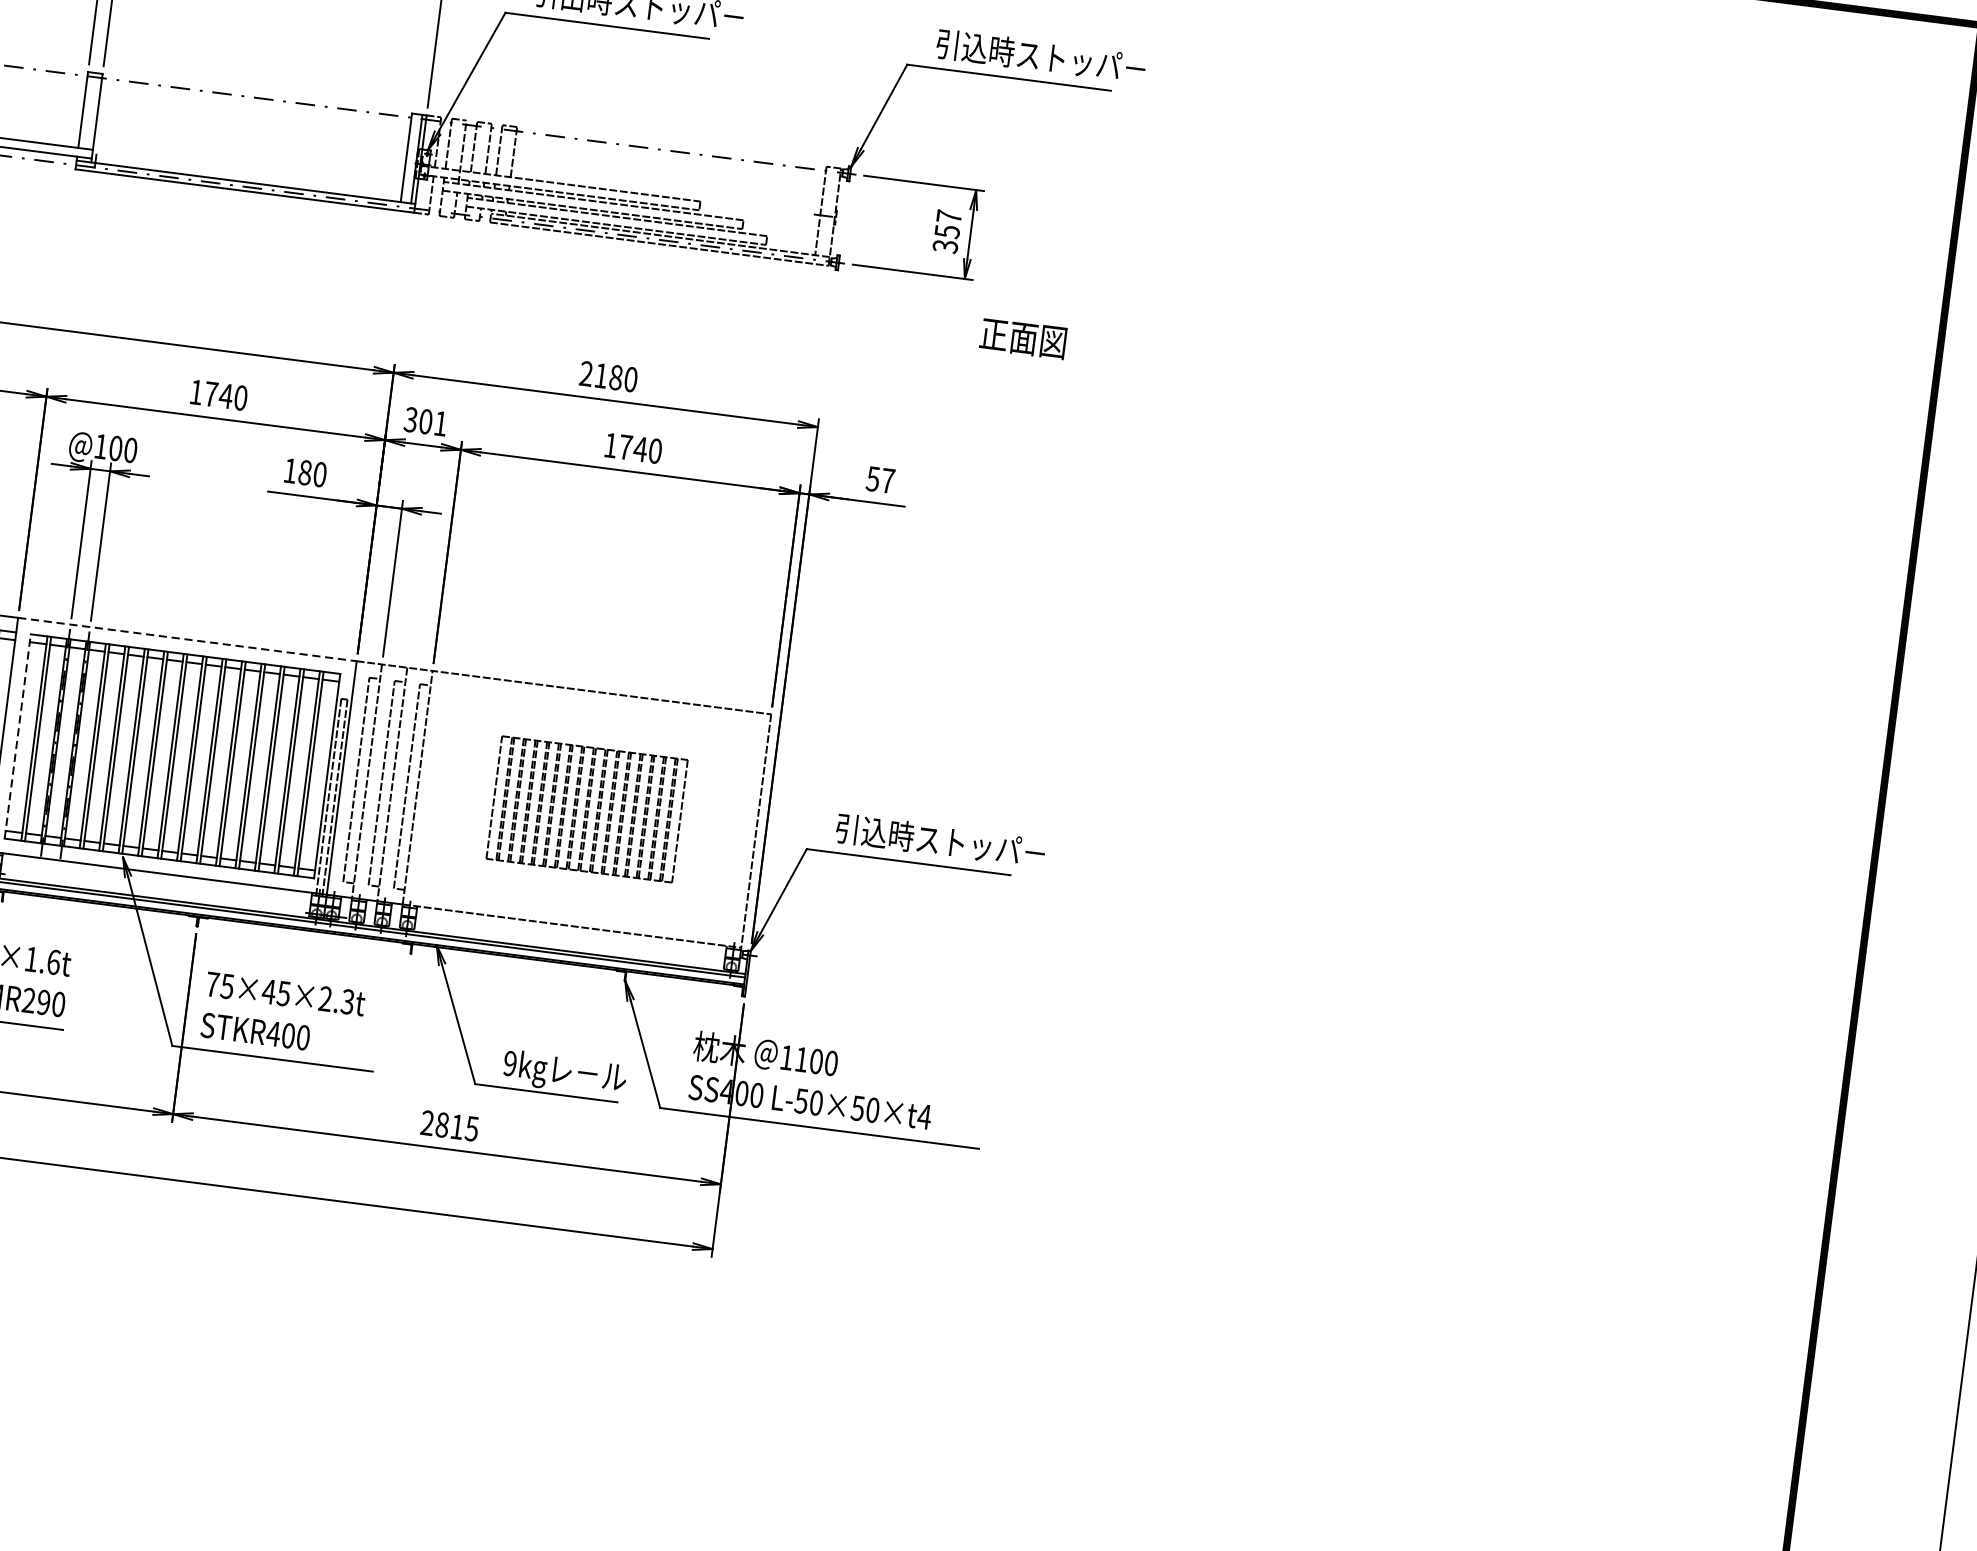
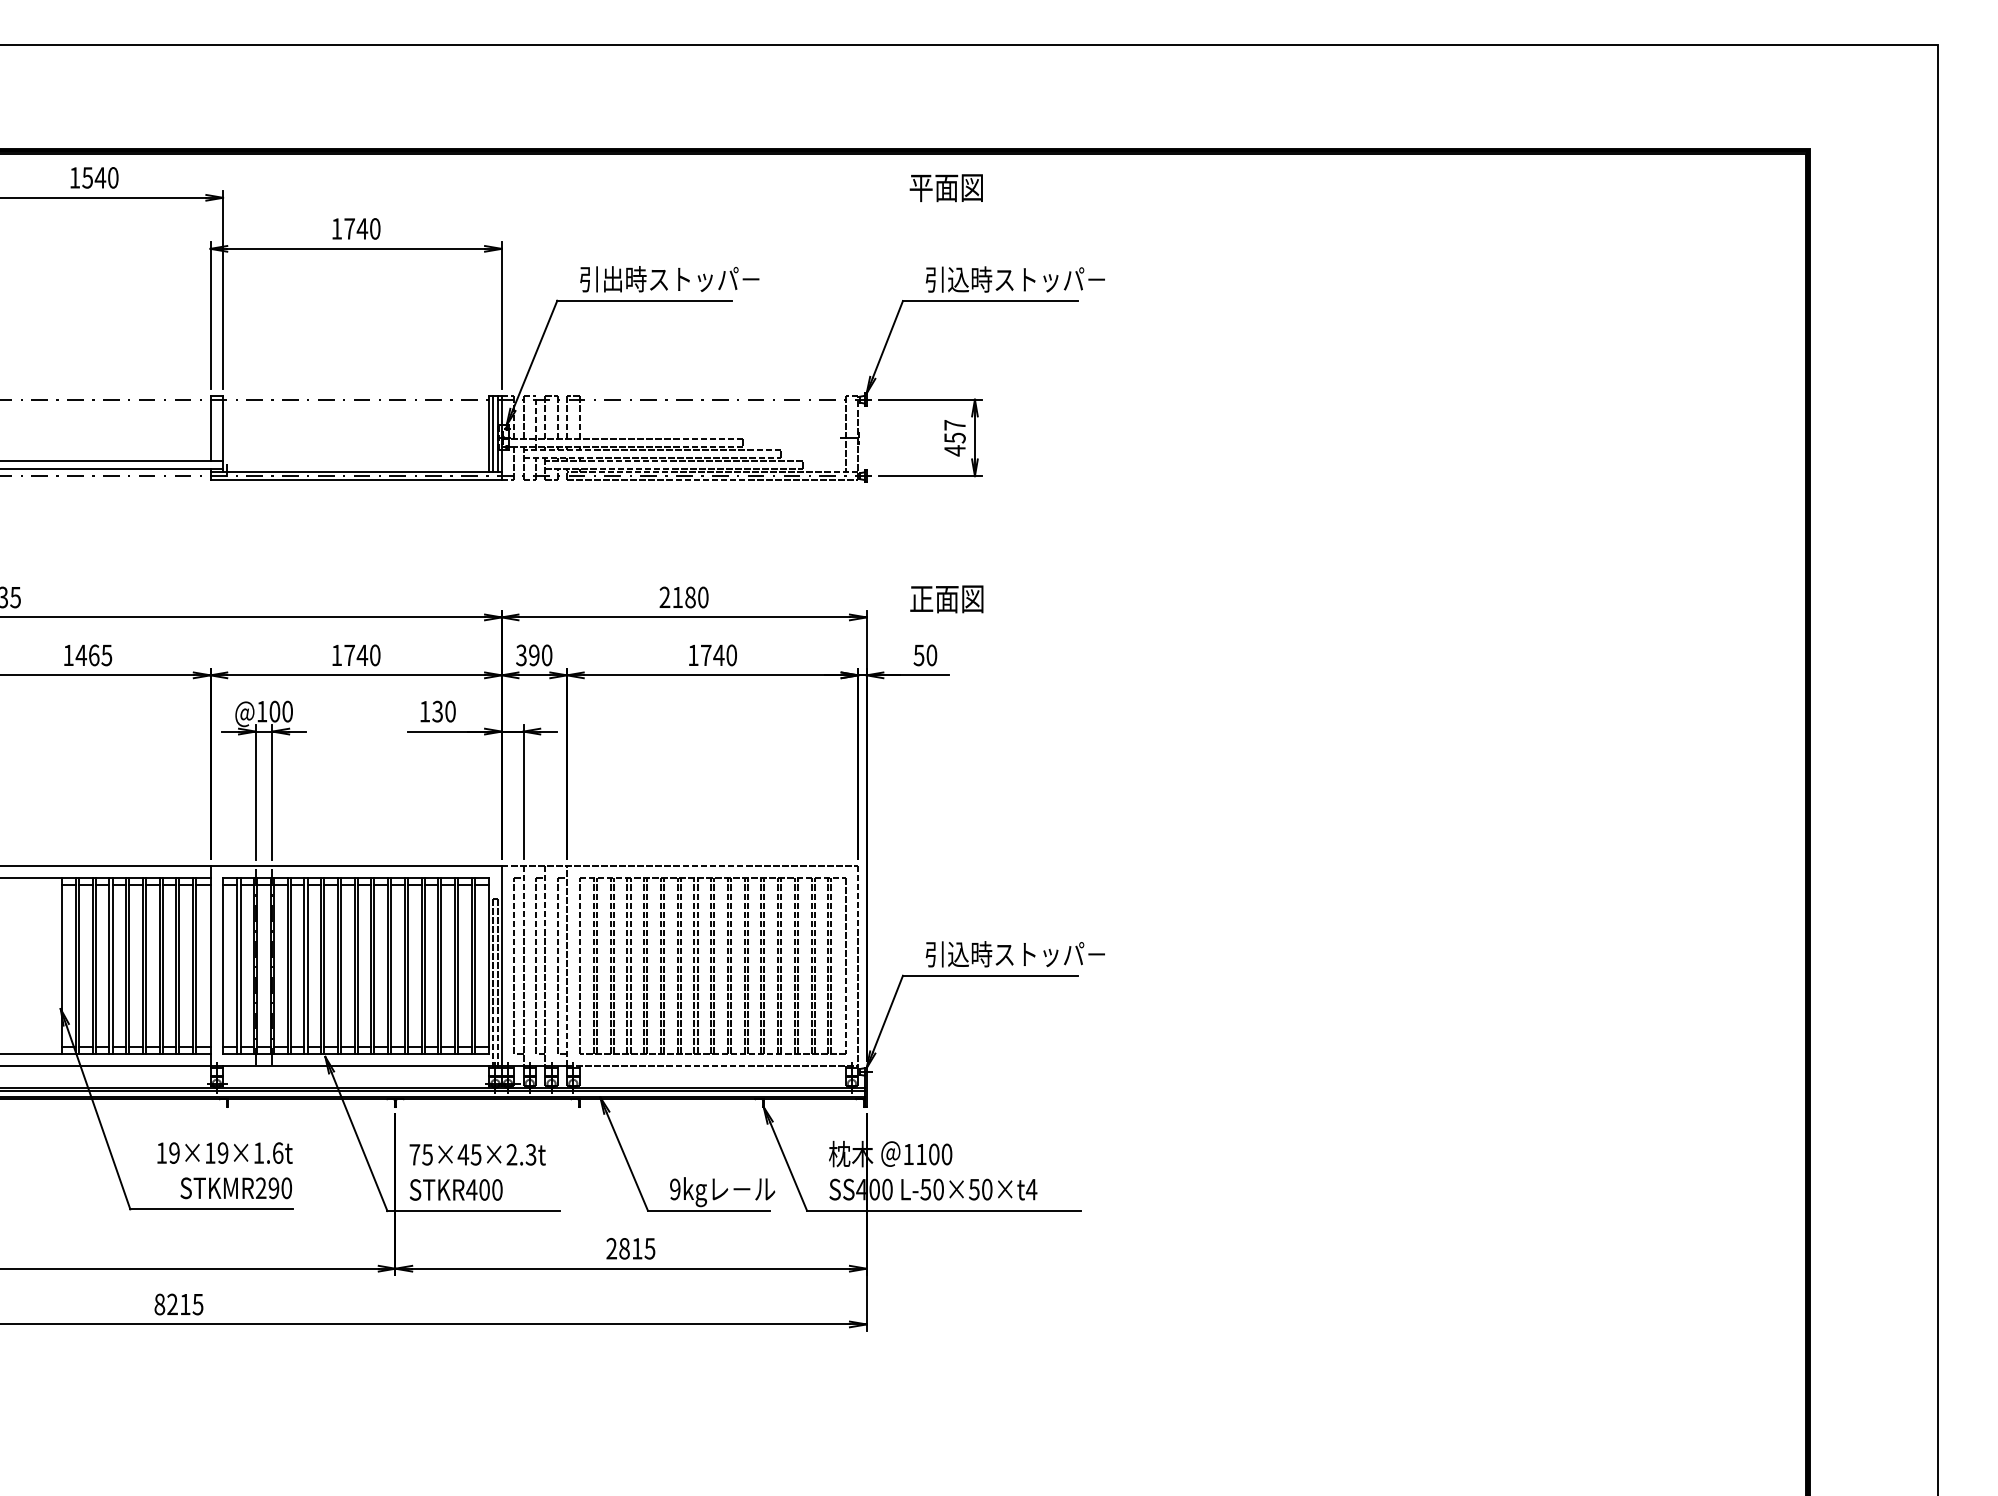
line: (410, 158) -> (492, 434), added
text: (944, 246) -> (954, 450), 357 -> 457
text: (1022, 338) -> (946, 599), moved
text: (433, 422) -> (540, 655), 301 -> 390
text: (304, 472) -> (437, 711), 180 -> 130
text: (887, 481) -> (931, 655), 57 -> 50
line: (187, 639) -> (356, 865), dashed -> solid
line: (18, 735) -> (223, 965), dashed -> solid
part: (586, 808) -> (712, 965), size x1.67

